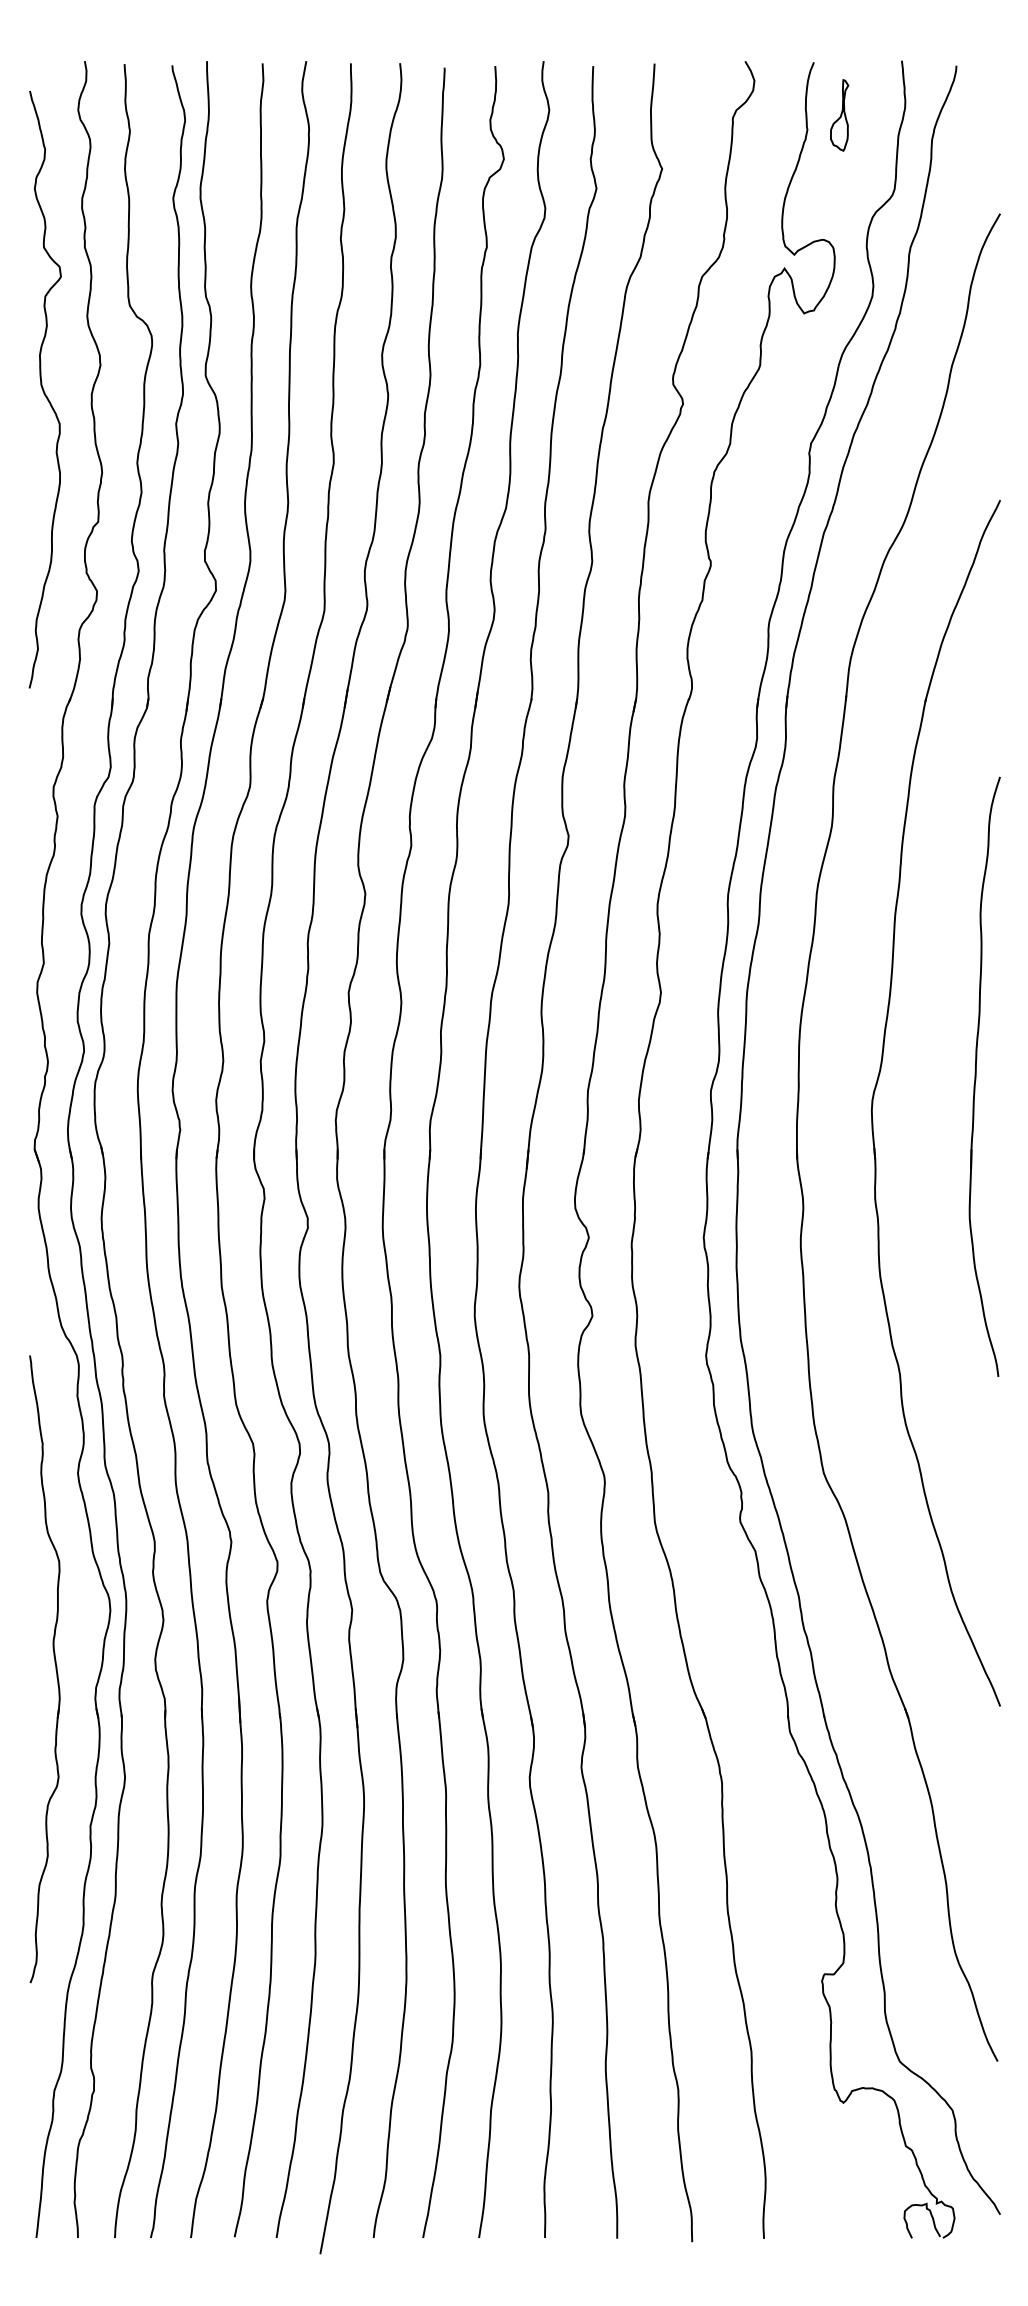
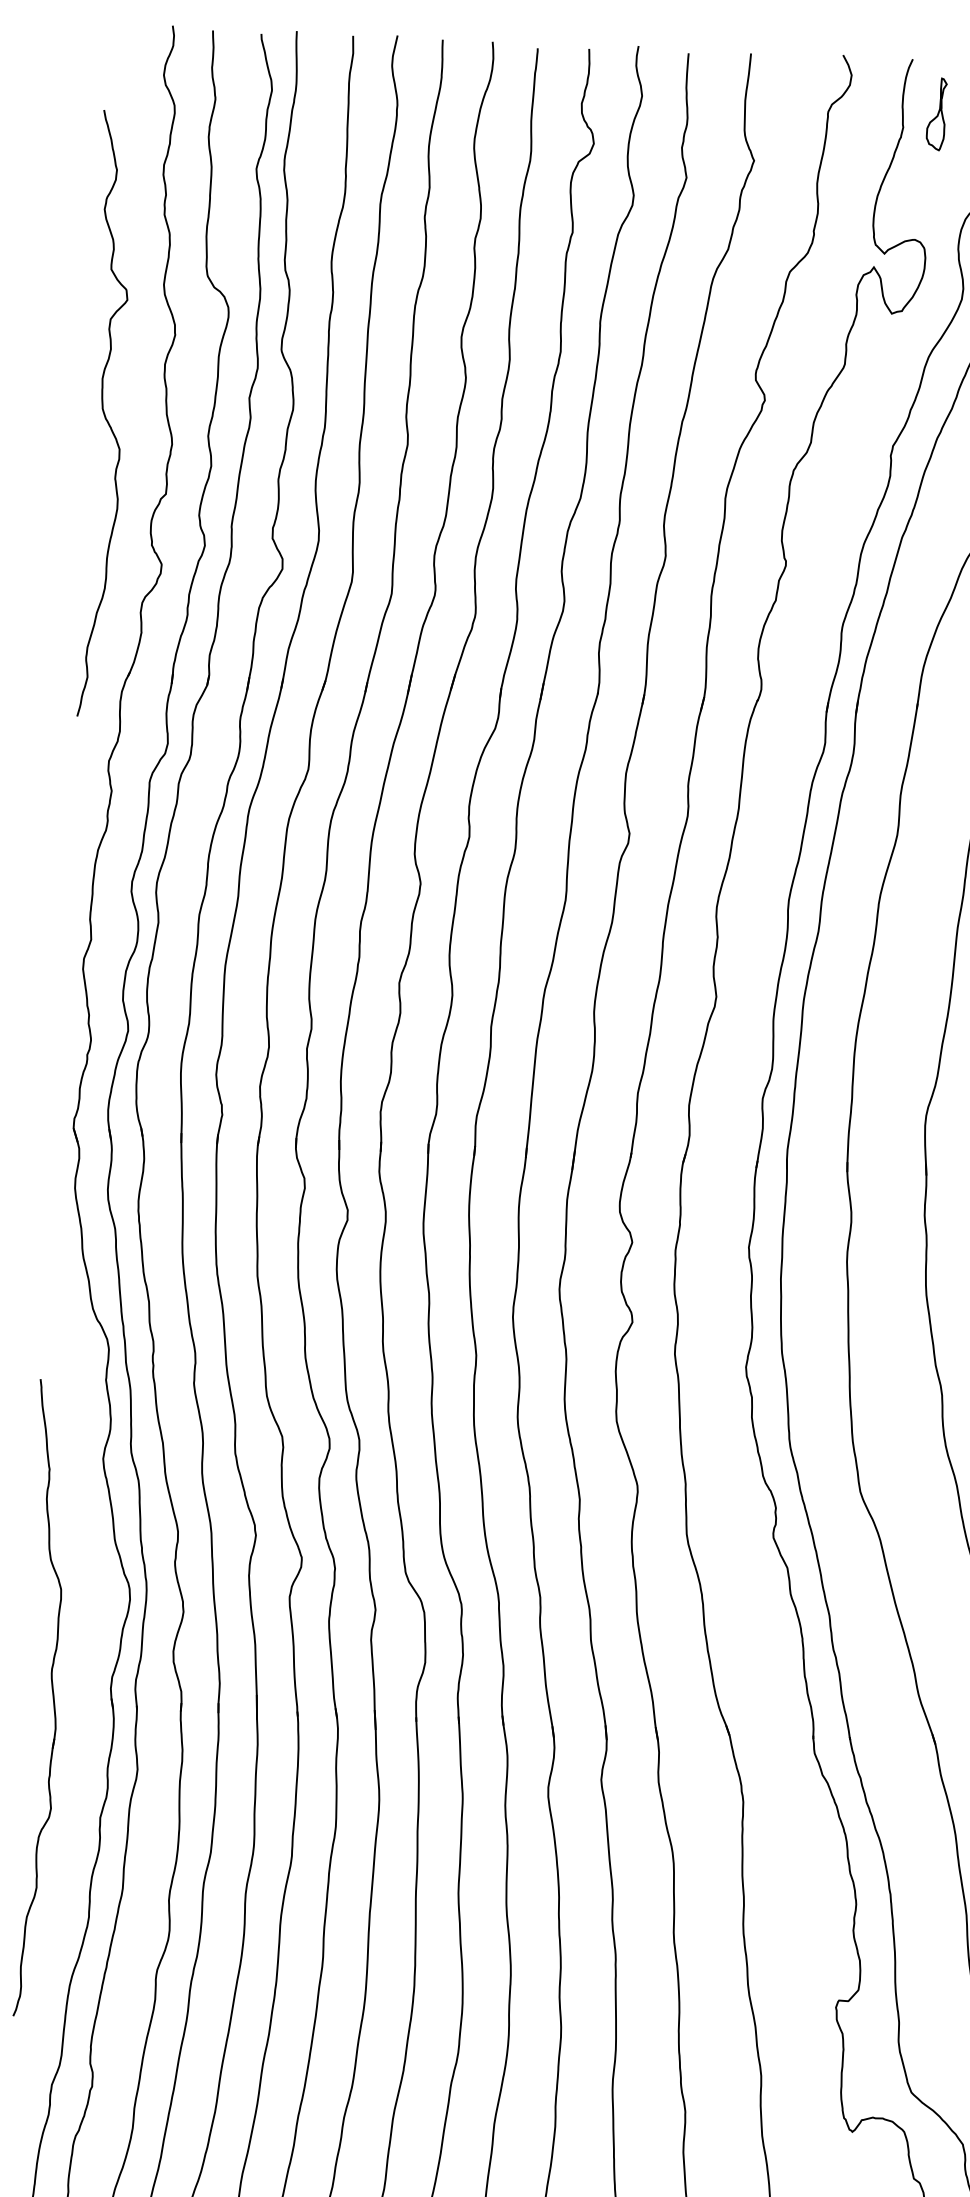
curve: (43, 389) -> (104, 413), moved
part: (55, 1669) -> (52, 1698), moved

